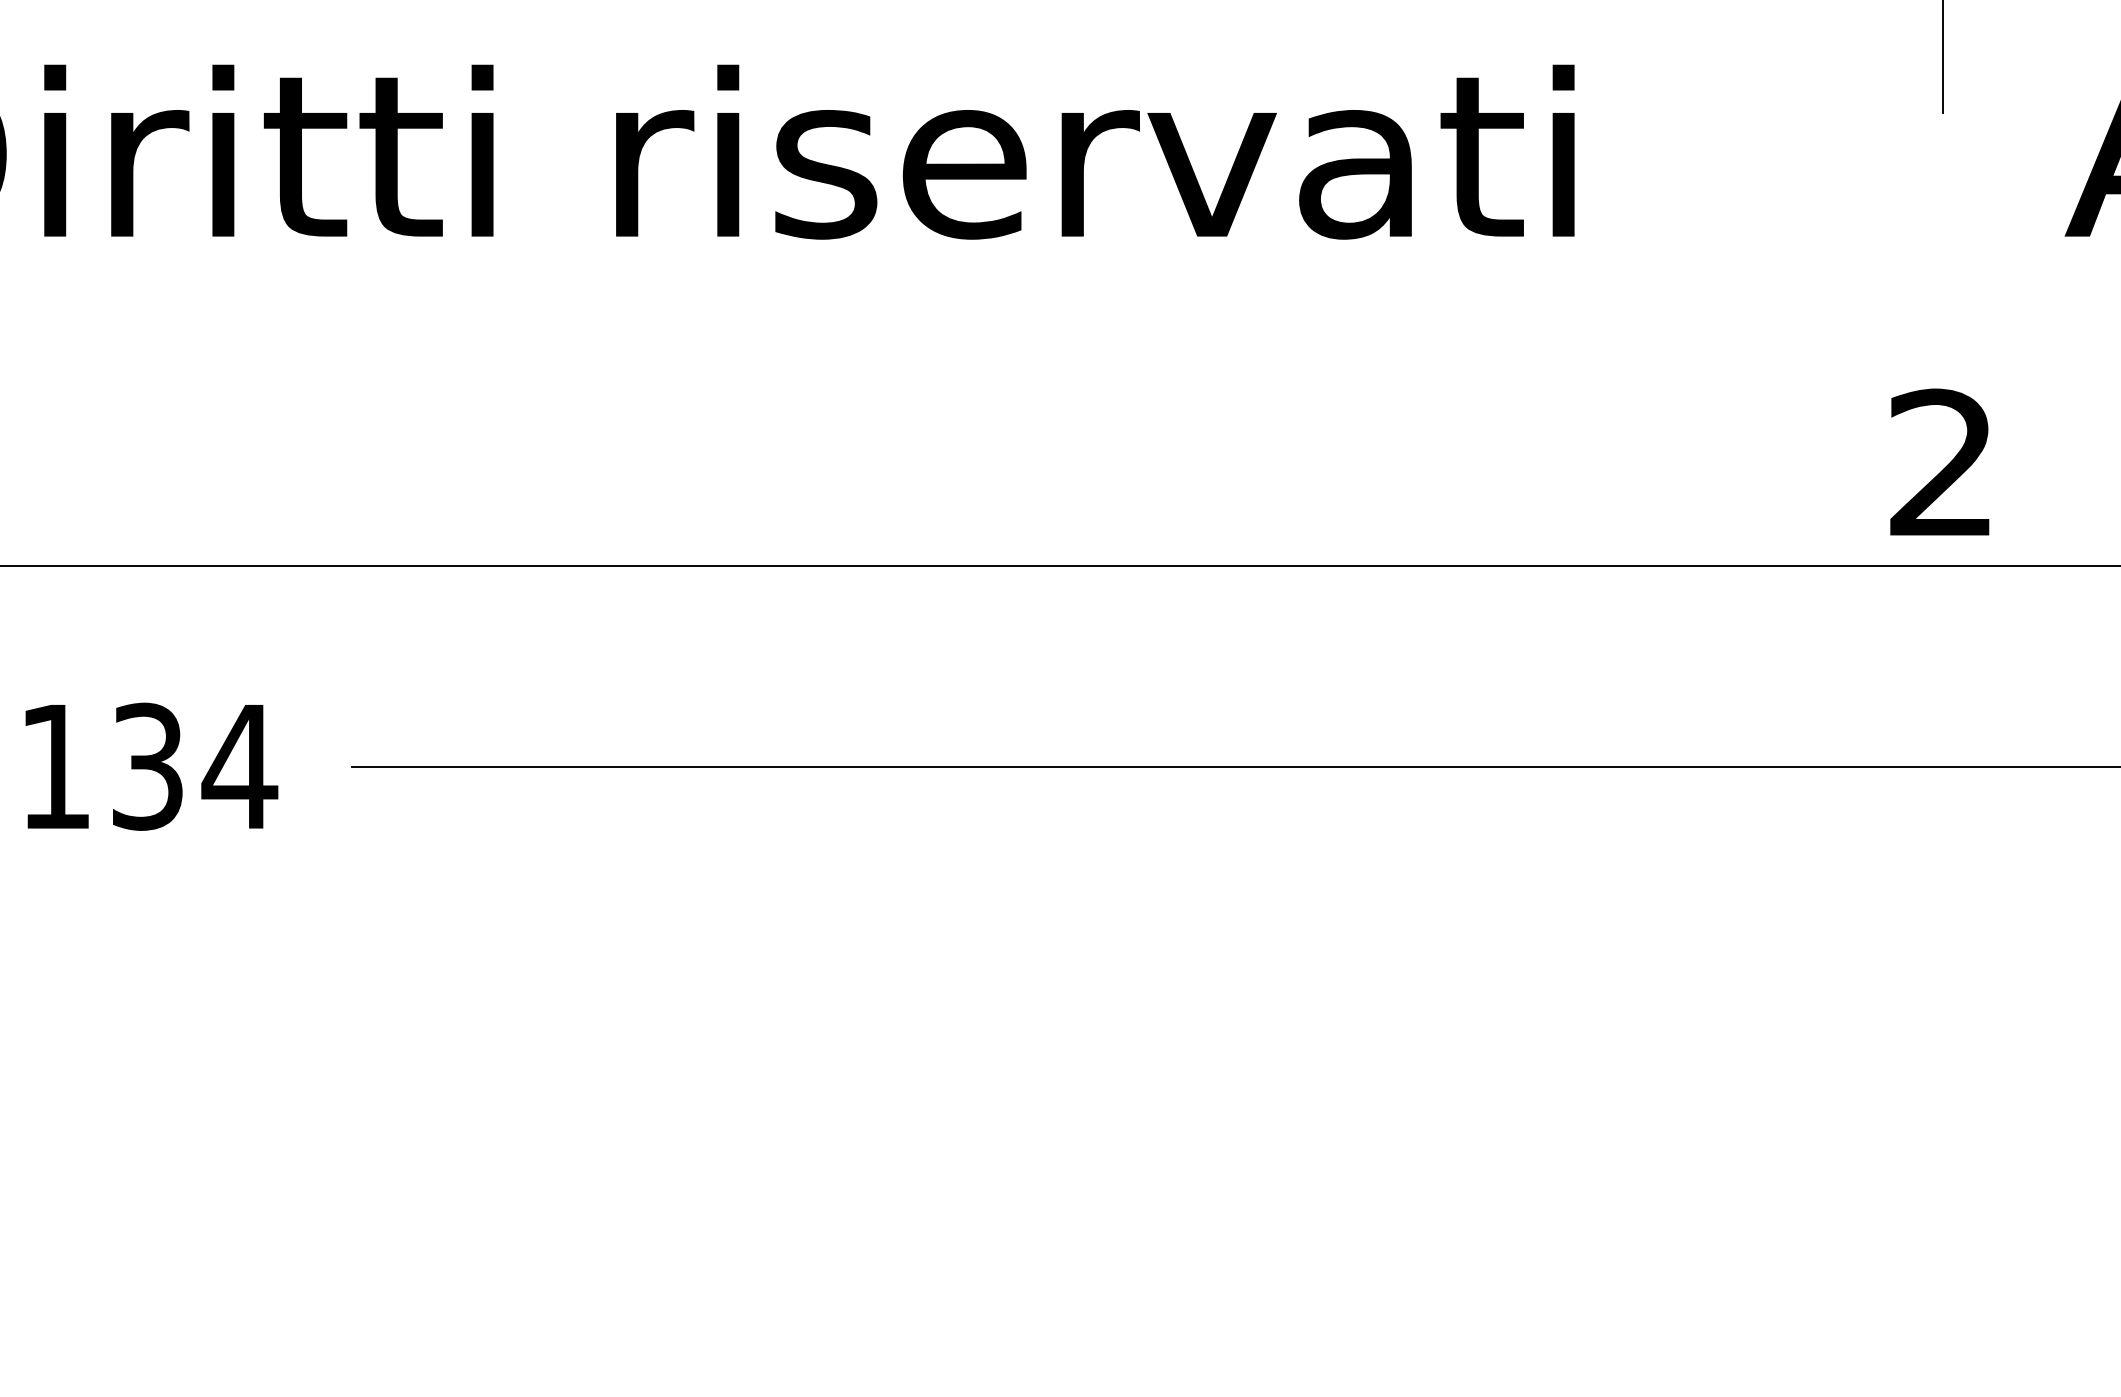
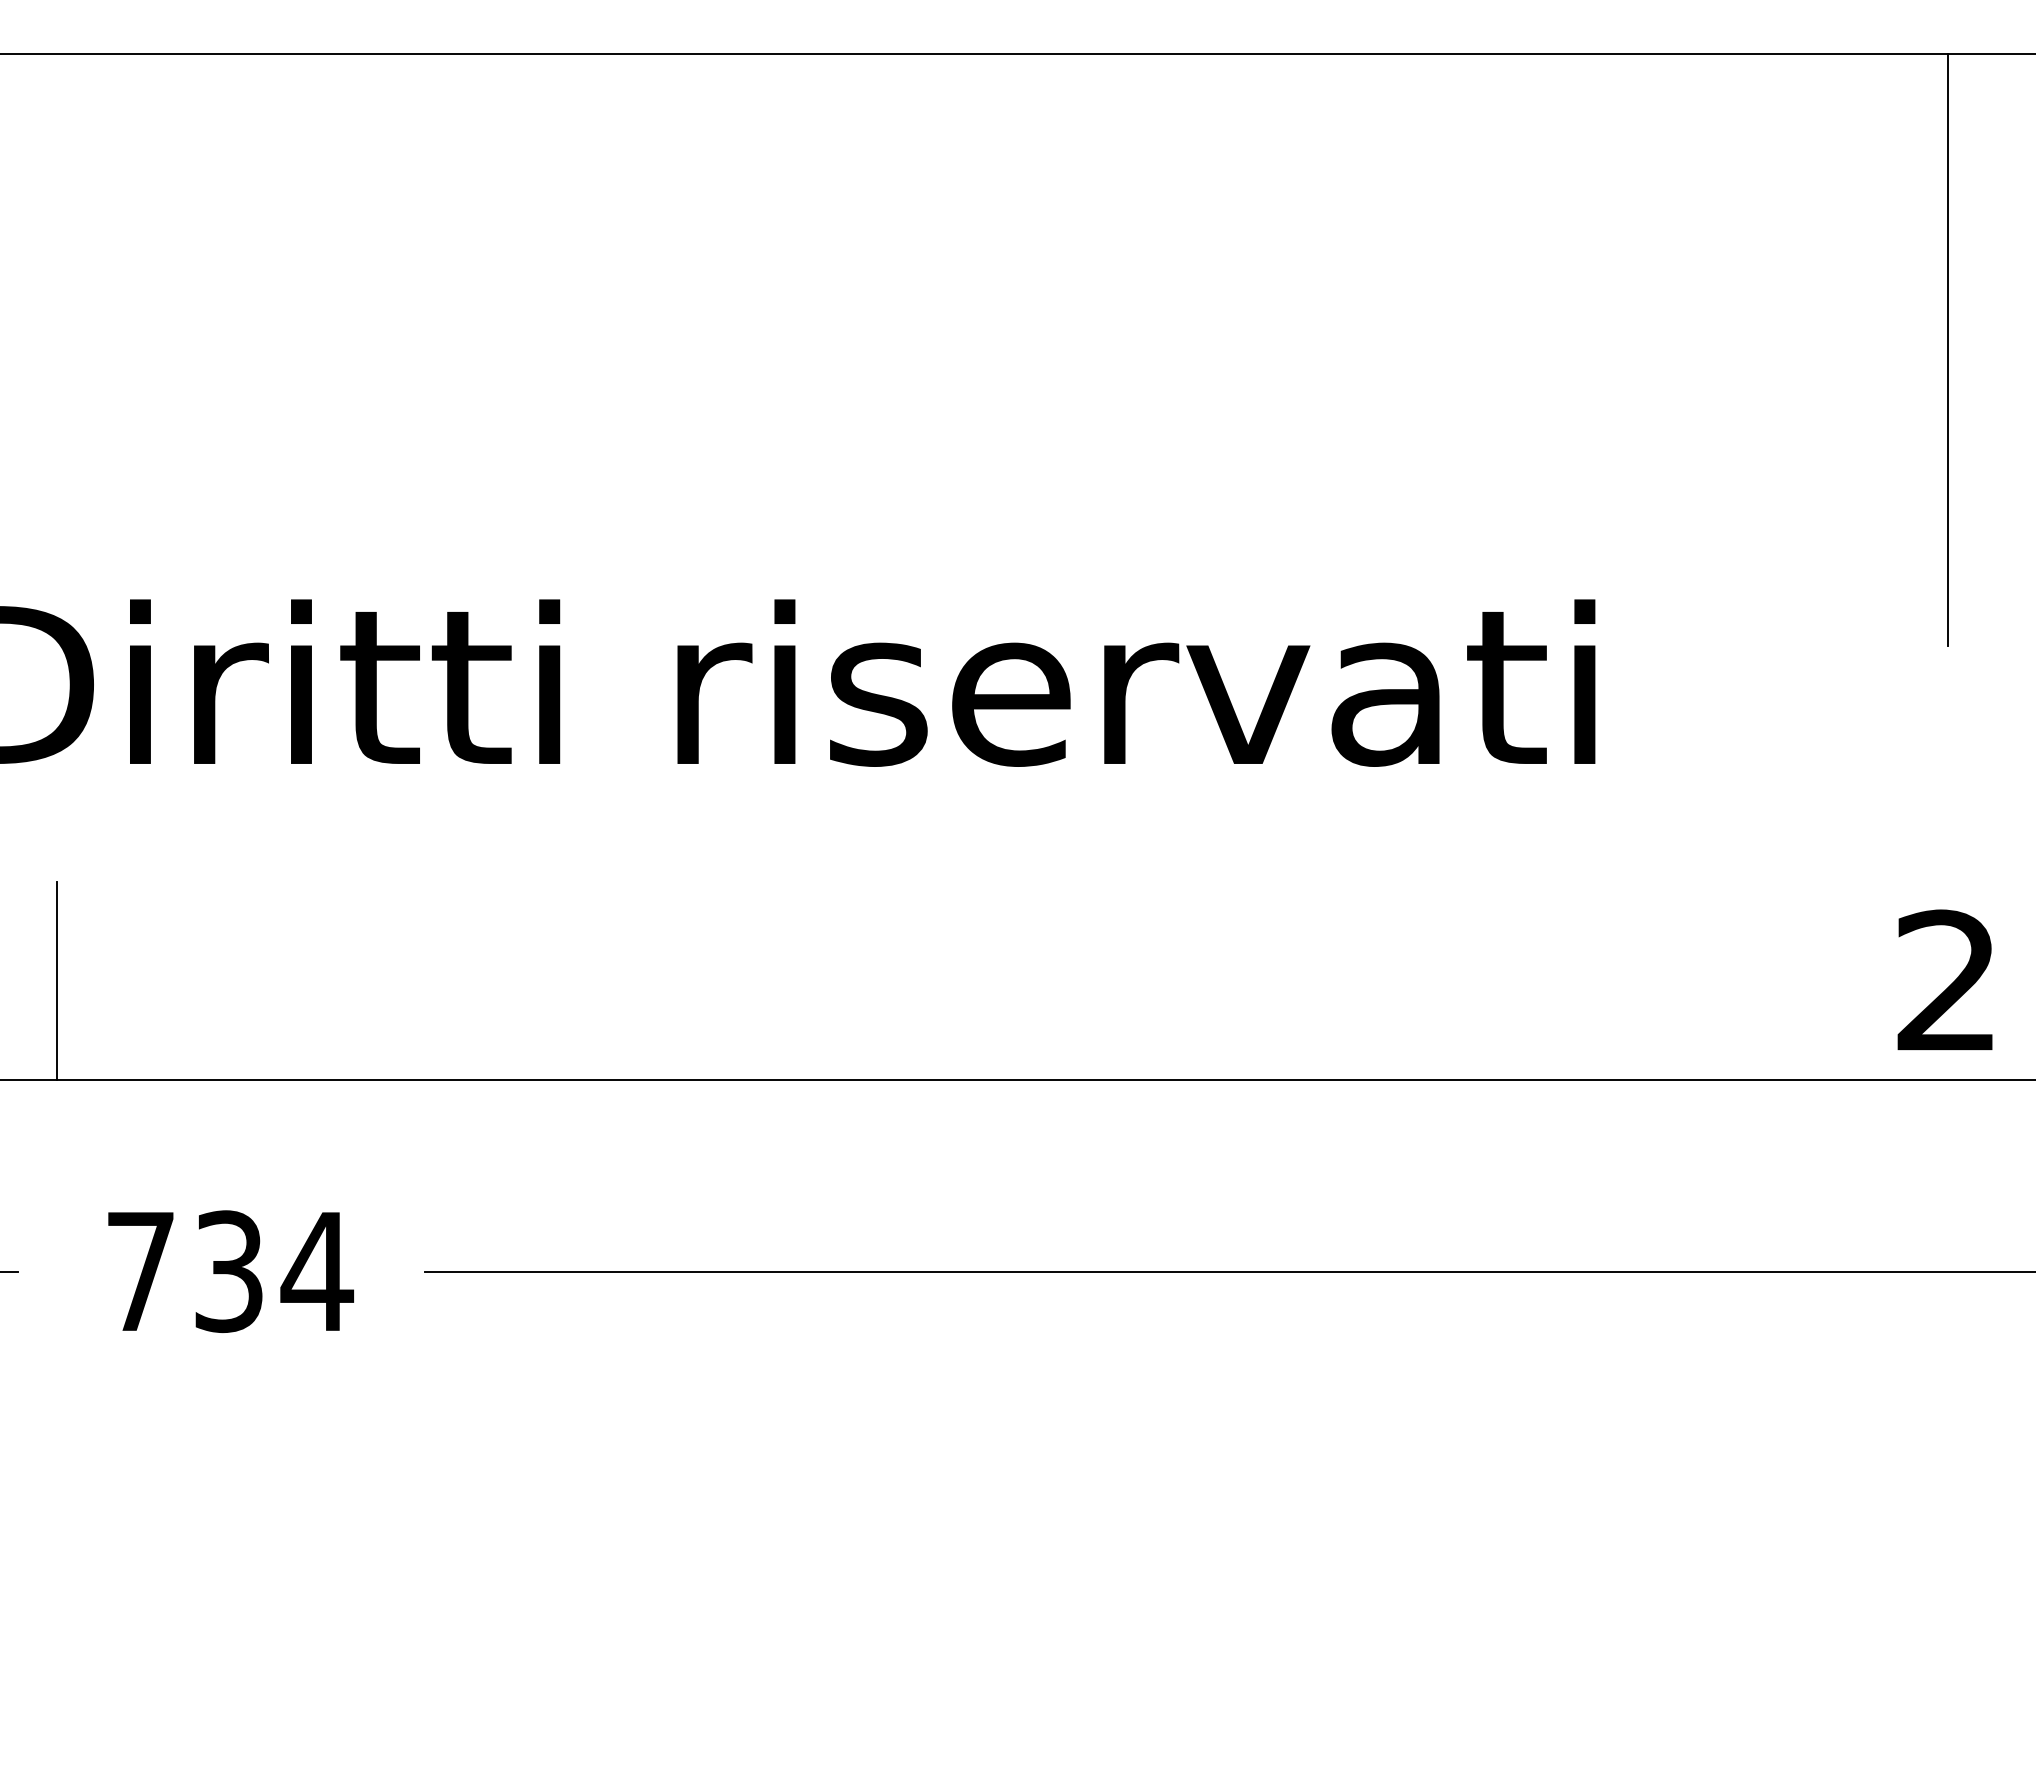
text: (55, 766) -> (140, 1271), 134 -> 734

